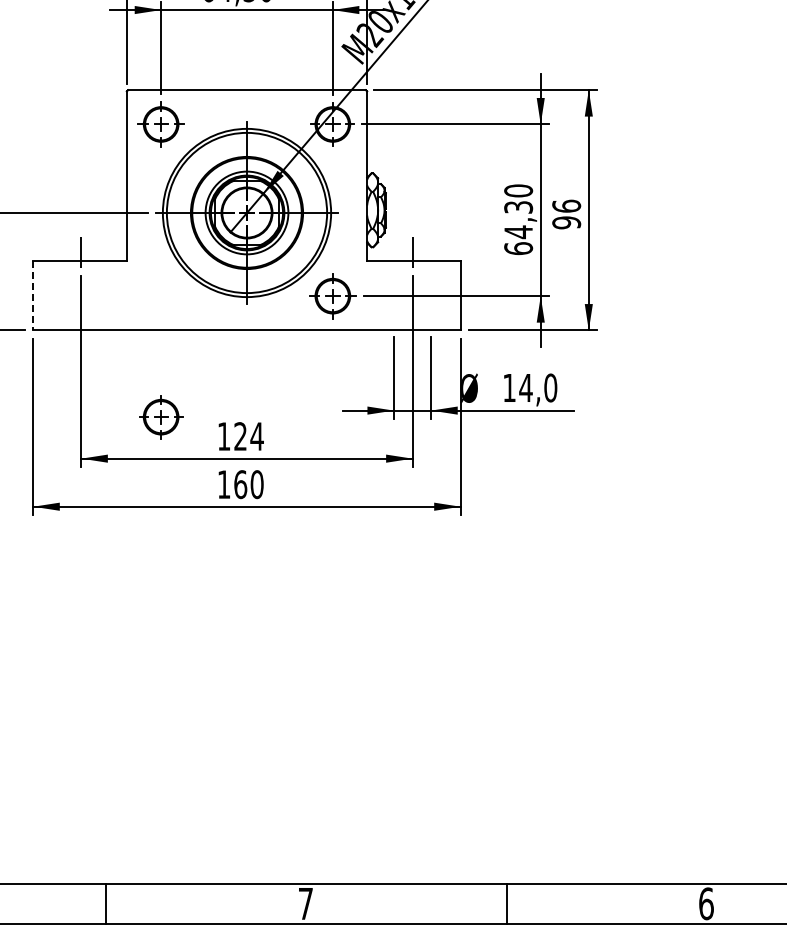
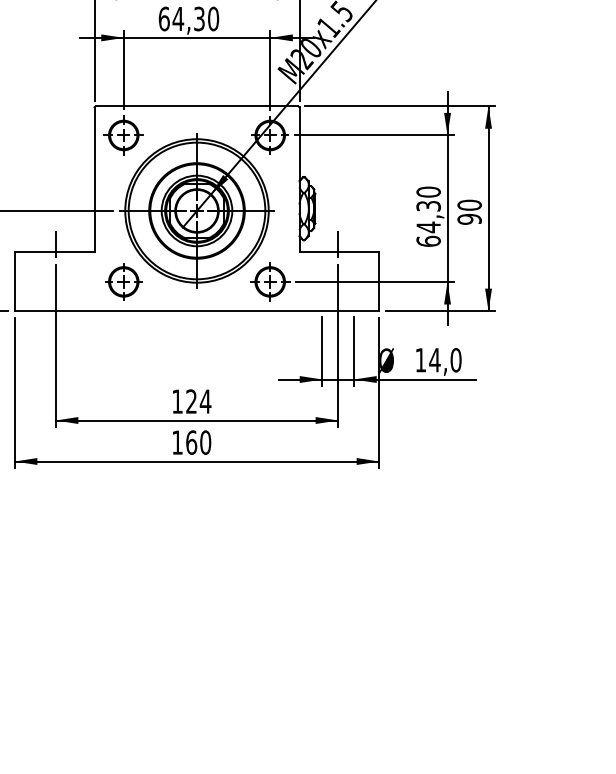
text: (566, 205) -> (469, 204), 96 -> 90
line: (33, 295) -> (14, 281), dashed -> solid
part: (161, 417) -> (124, 282), moved

